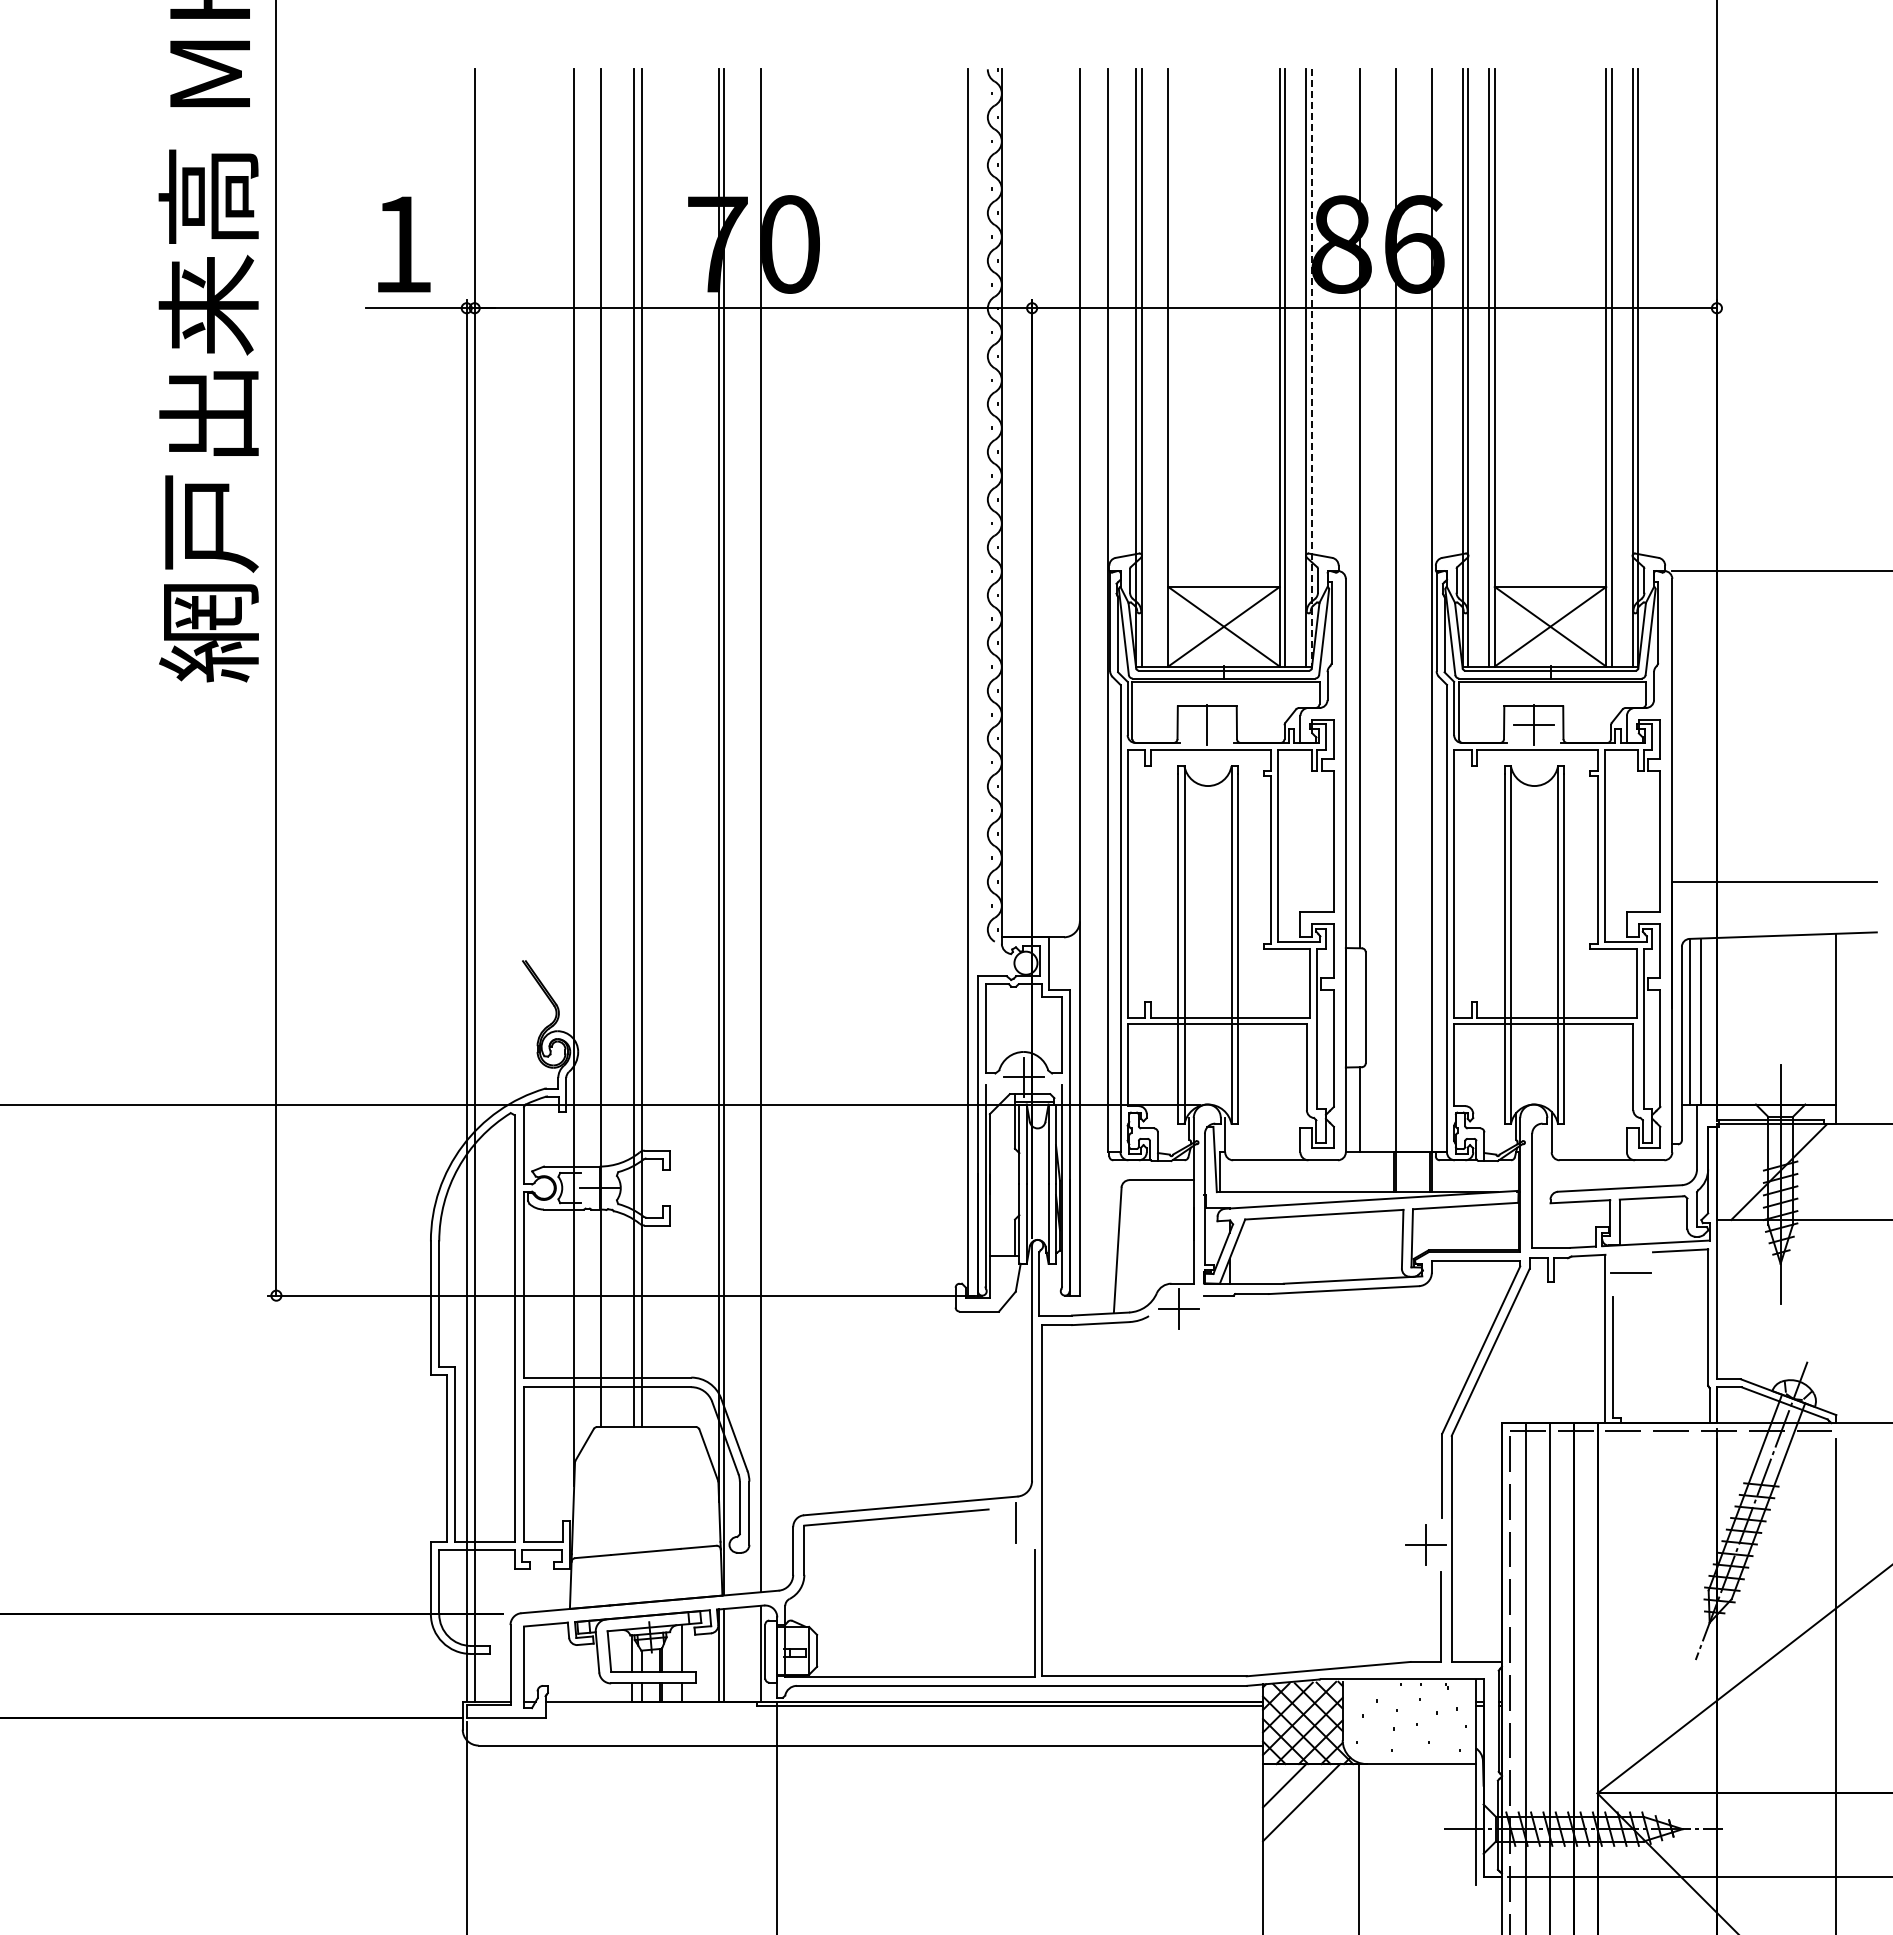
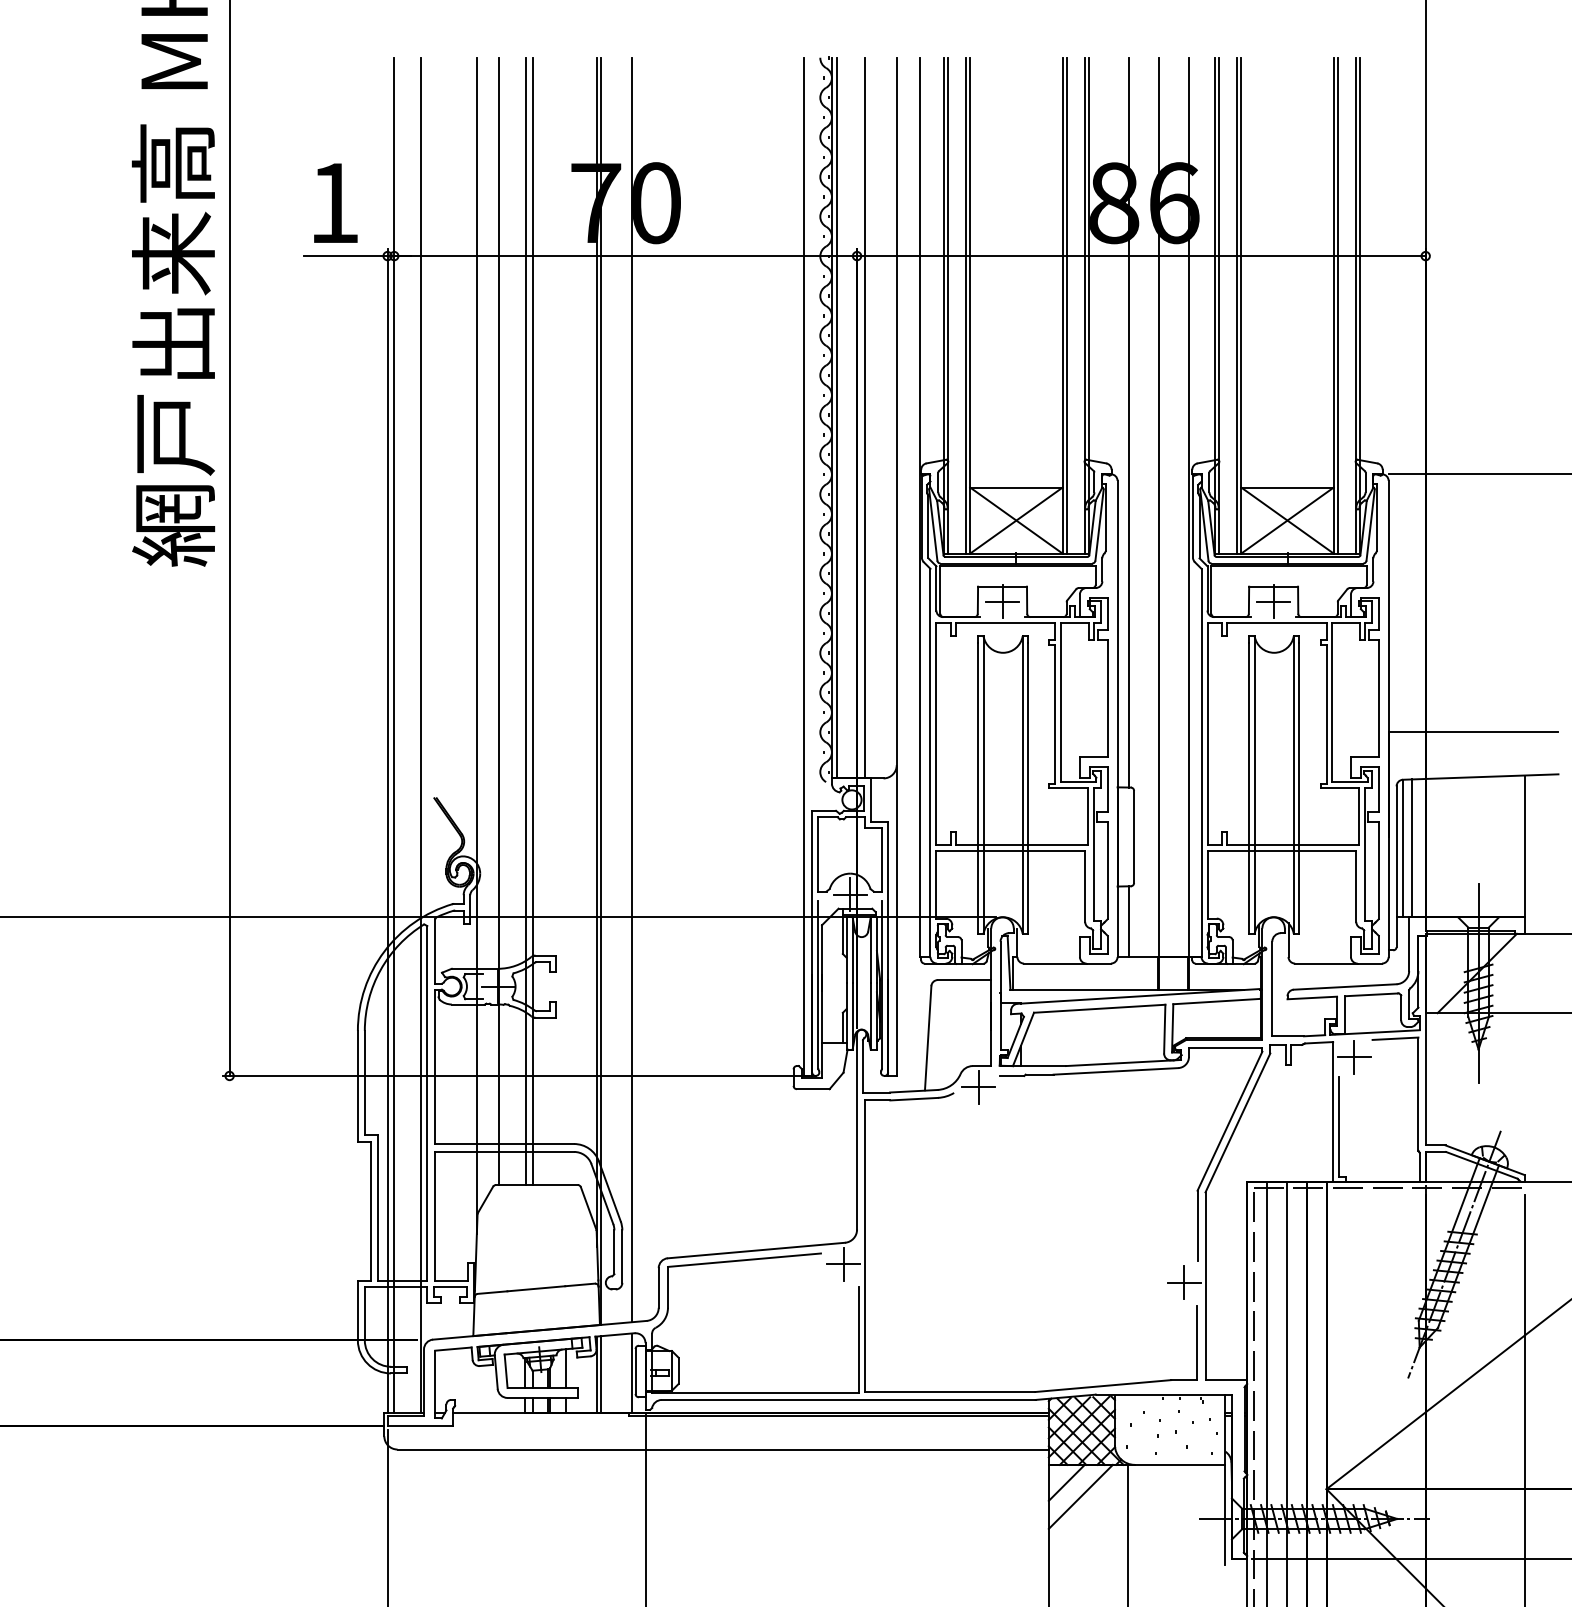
line: (1162, 367) -> (965, 305), added
line: (1311, 367) -> (1089, 305), dashed -> solid
line: (1008, 503) -> (837, 418), added
line: (1041, 503) -> (864, 418), added
line: (1207, 724) -> (1002, 601), added
line: (507, 885) -> (421, 735), added
line: (1630, 1273) -> (1353, 1057), added
line: (1016, 1522) -> (844, 1264), added

